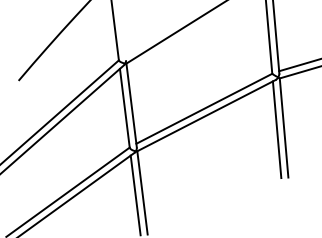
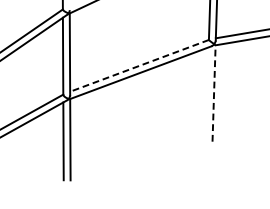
line: (203, 109) -> (138, 66), solid -> dashed
line: (284, 128) -> (214, 94), solid -> dashed
line: (276, 129) -> (206, 94), removed

